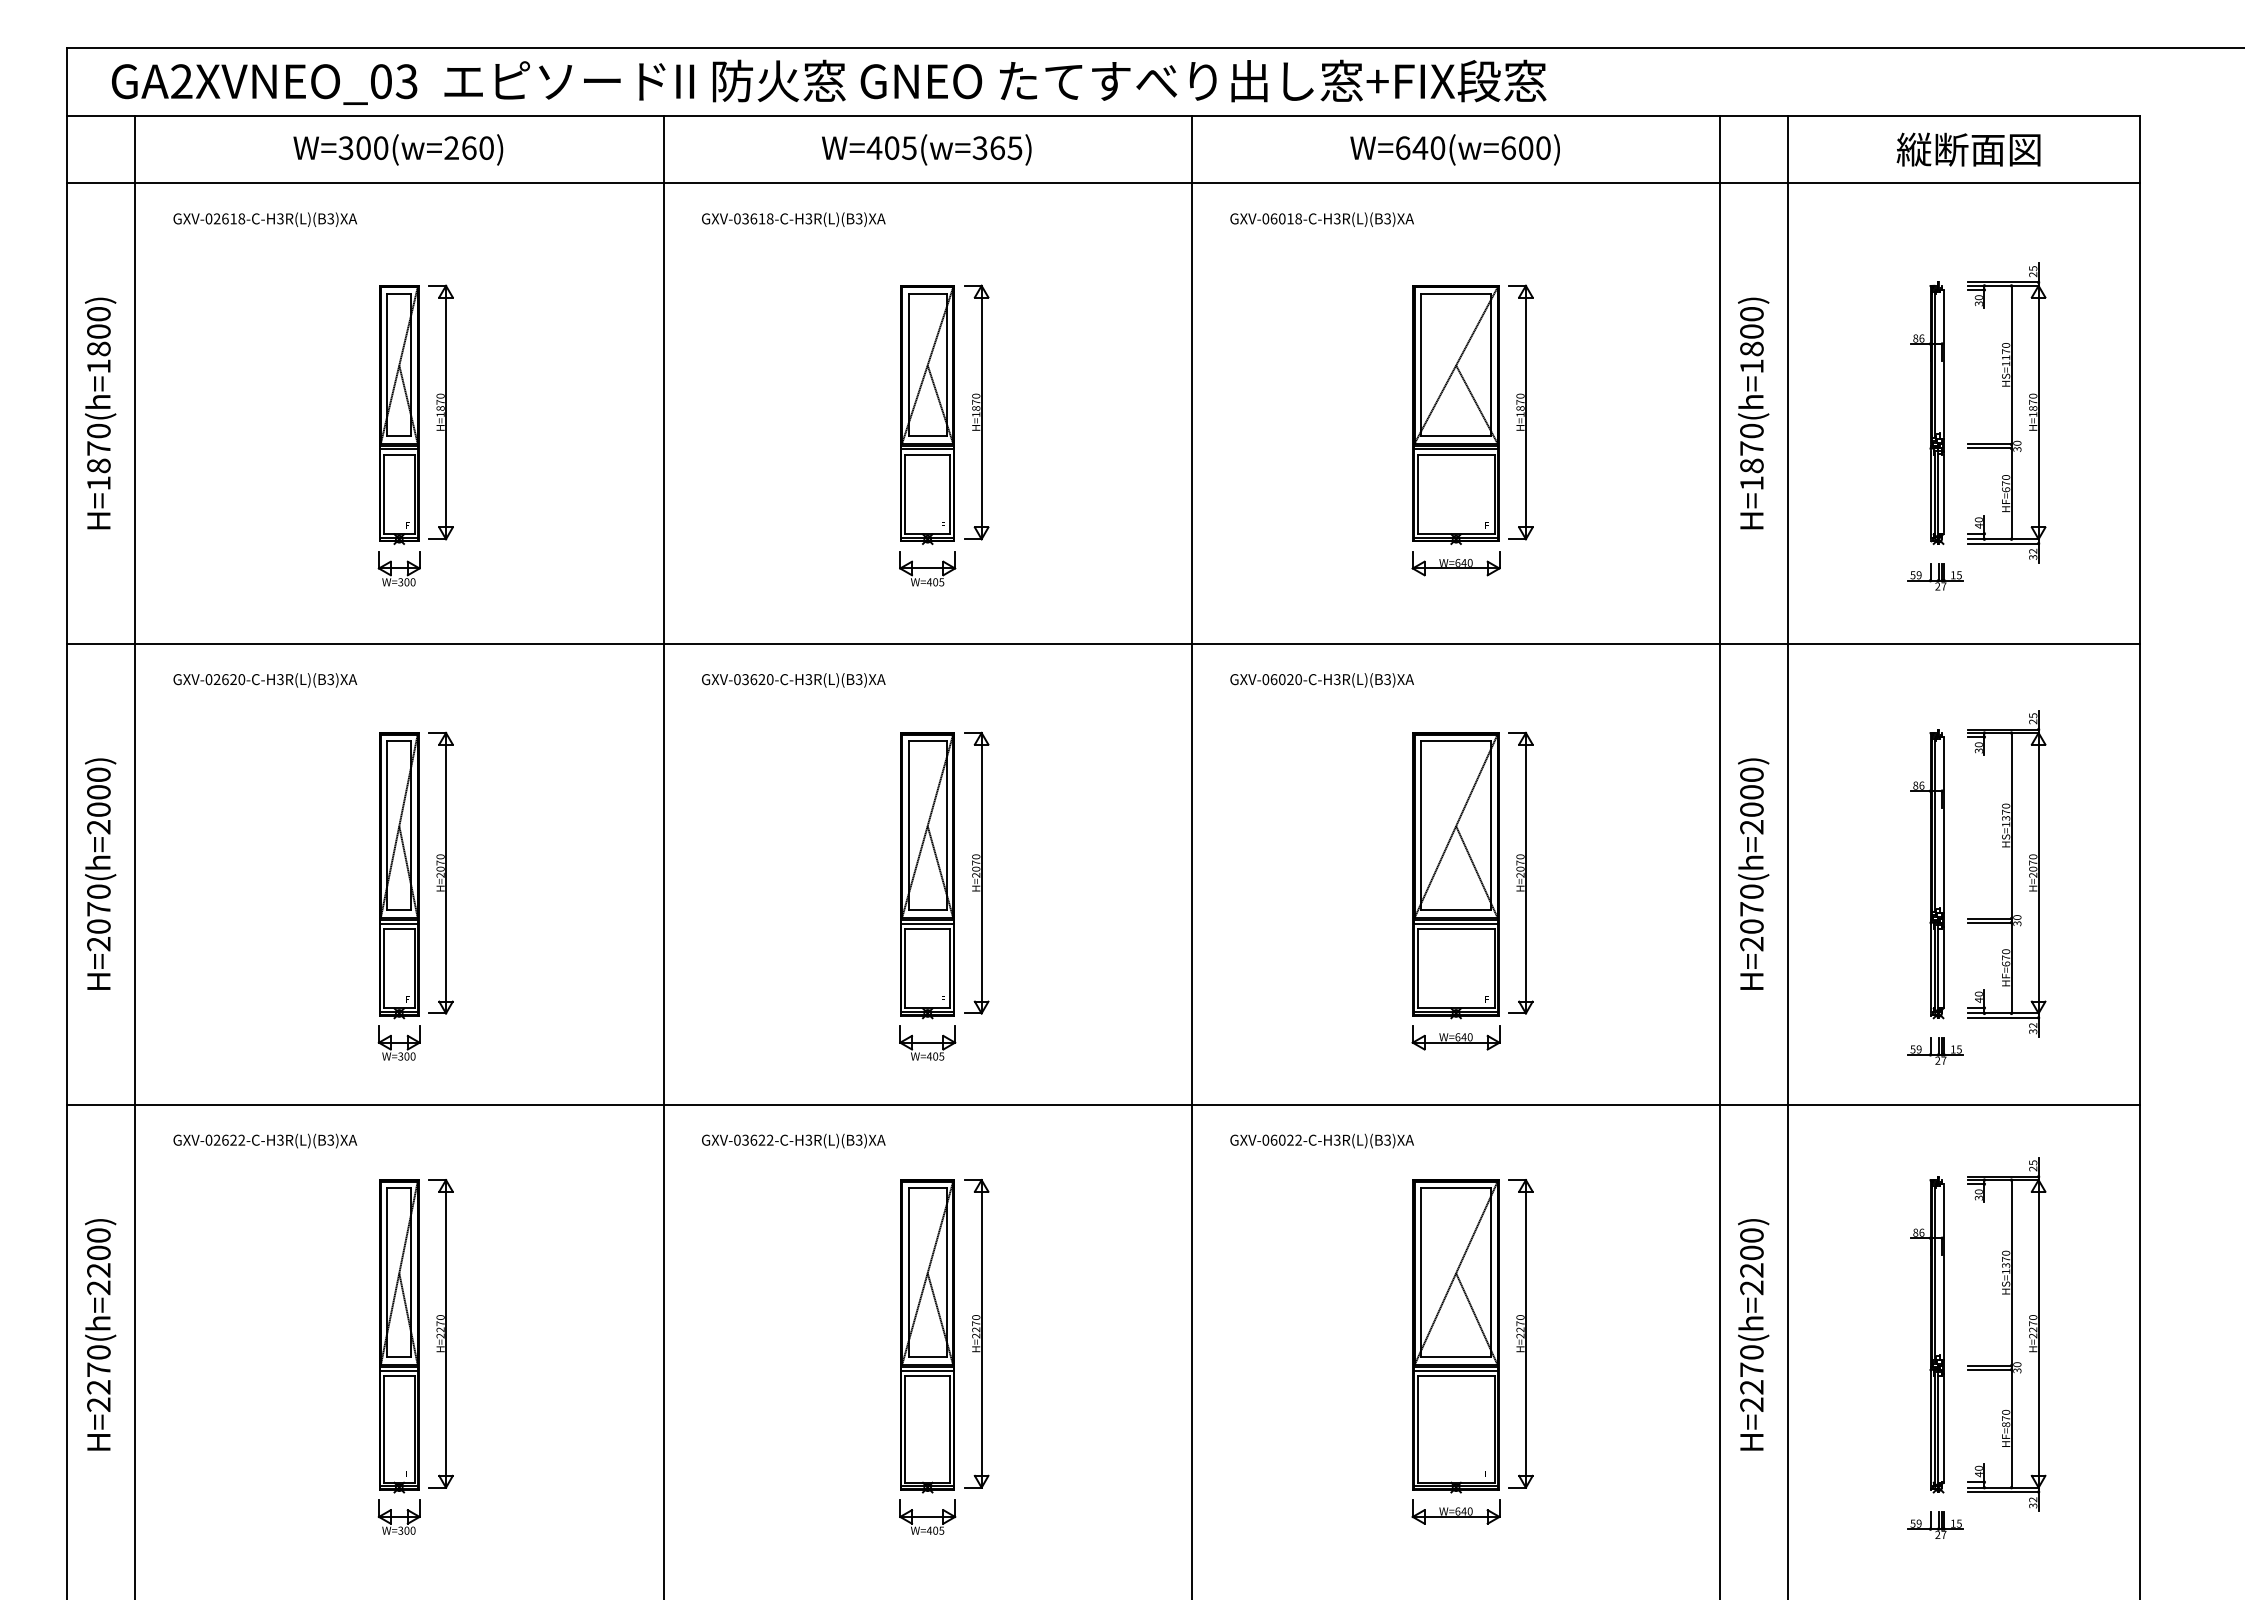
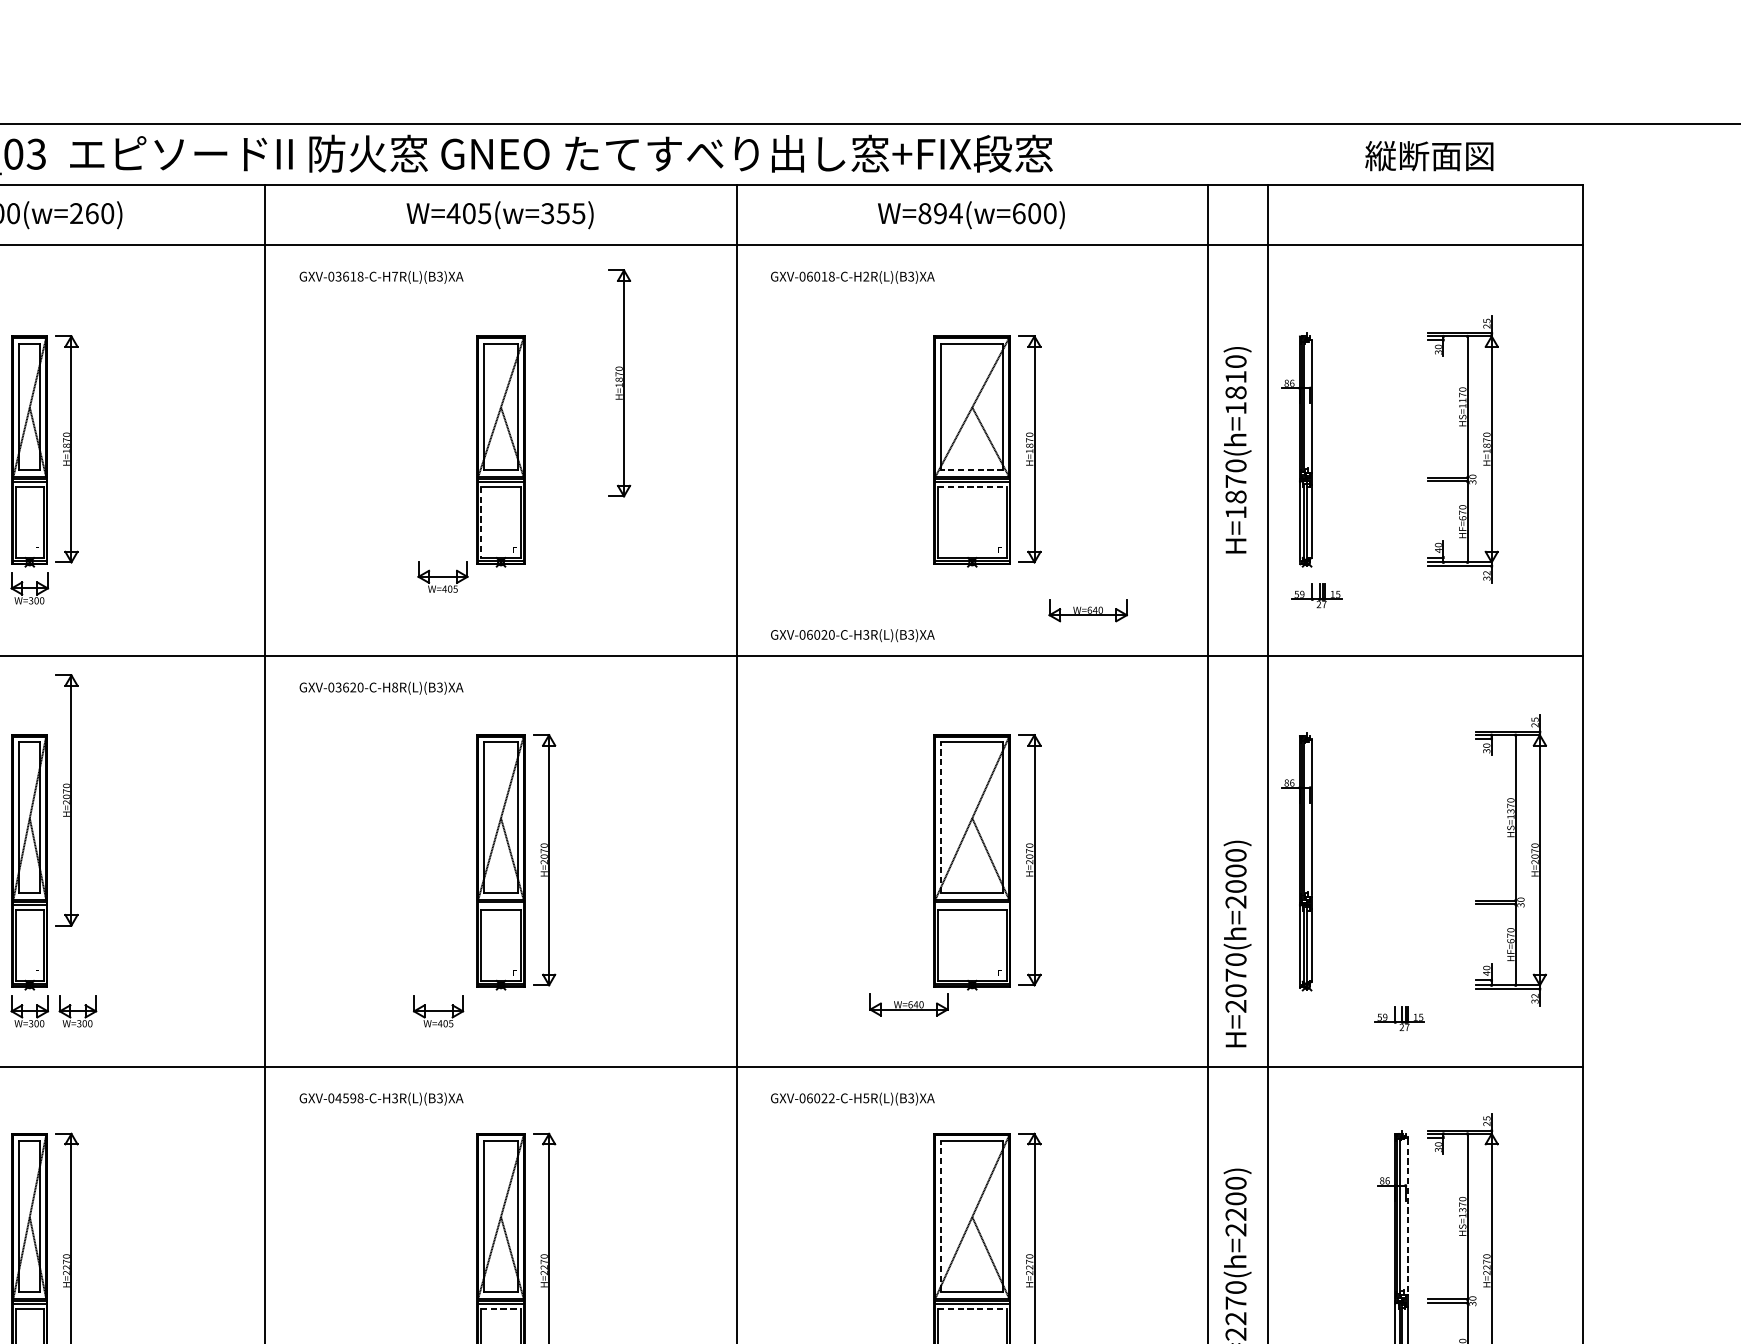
text: (997, 147) -> (563, 213), W=405(w=365) -> W=405(w=355)
text: (1420, 147) -> (940, 213), W=640(w=600) -> W=894(w=600)
text: (1968, 149) -> (1429, 155), moved
text: (808, 218) -> (394, 276), GXV-03618-C-H3R(L)(B3)XA -> GXV-03618-C-H7R(L)(B3)XA
text: (1337, 219) -> (866, 277), GXV-06018-C-H3R(L)(B3)XA -> GXV-06018-C-H2R(L)(B3)XA
text: (1751, 331) -> (1235, 377), H=1870(h=1800) -> H=1870(h=1810)
part: (976, 412) -> (619, 383), moved
part: (1927, 412) -> (1297, 449), moved
line: (1455, 435) -> (971, 469), solid -> dashed
line: (1456, 454) -> (972, 486), solid -> dashed
line: (905, 494) -> (481, 522), solid -> dashed
part: (1455, 563) -> (1087, 610), moved
part: (927, 568) -> (442, 576), moved
part: (1935, 576) -> (1316, 595), moved
text: (808, 679) -> (394, 687), GXV-03620-C-H3R(L)(B3)XA -> GXV-03620-C-H8R(L)(B3)XA
text: (1321, 680) -> (852, 635), moved
line: (1420, 825) -> (940, 817), solid -> dashed
part: (440, 872) -> (66, 799), moved
text: (1753, 873) -> (1237, 943), moved
part: (2006, 873) -> (1511, 860), moved
part: (1927, 874) -> (1297, 862), moved
line: (927, 923) -> (500, 905), removed
line: (1456, 923) -> (972, 905), removed
part: (1455, 1037) -> (908, 1004), moved
part: (452, 1042) -> (77, 1011), added
part: (927, 1042) -> (438, 1011), moved
text: (1337, 1138) -> (866, 1096), GXV-06022-C-H3R(L)(B3)XA -> GXV-06022-C-H5R(L)(B3)XA
text: (757, 1139) -> (349, 1097), GXV-03622-C-H3R(L)(B3)XA -> GXV-04598-C-H3R(L)(B3)XA
line: (1420, 1272) -> (940, 1216), solid -> dashed
line: (1944, 1272) -> (1407, 1216), solid -> dashed
line: (927, 1375) -> (500, 1308), solid -> dashed
line: (1456, 1375) -> (972, 1308), solid -> dashed

